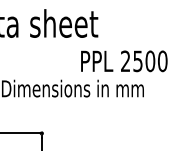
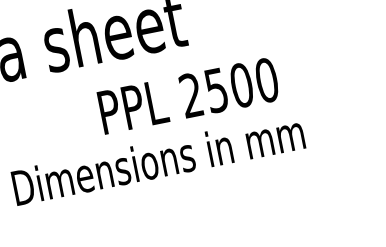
text: (124, 61) -> (189, 96), moved

